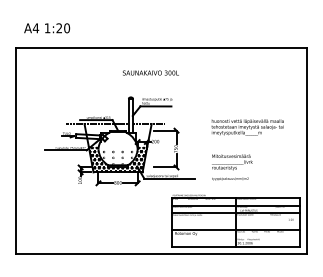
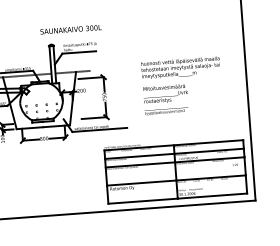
text: (150, 72) -> (70, 29), moved
hatch: (117, 159) -> (41, 113), removed
text: (232, 167) -> (166, 99), moved

